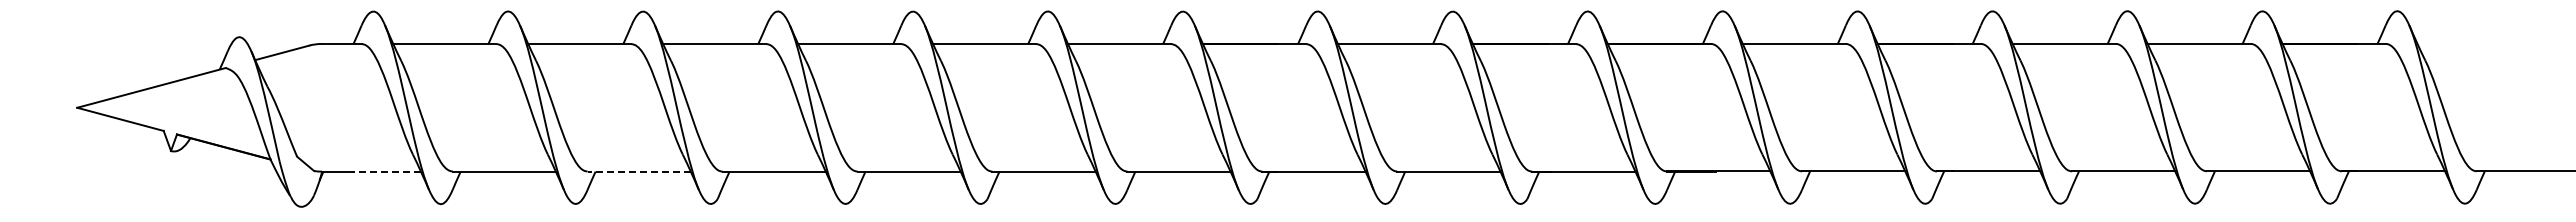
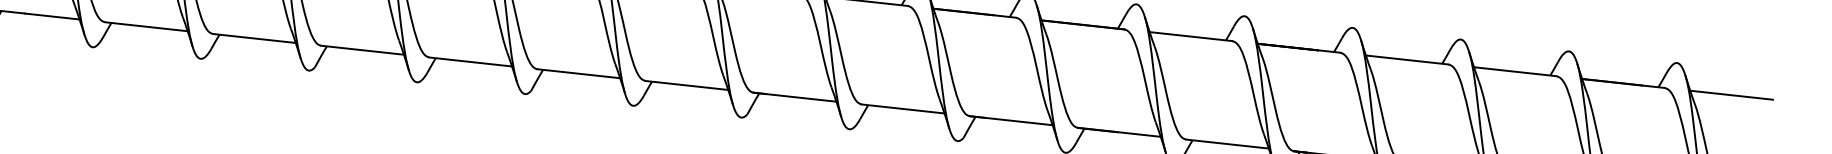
line: (2468, 43) -> (1731, 95), added
line: (387, 171) -> (52, 16), dashed -> solid
line: (639, 171) -> (254, 38), dashed -> solid

